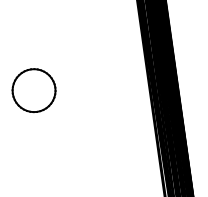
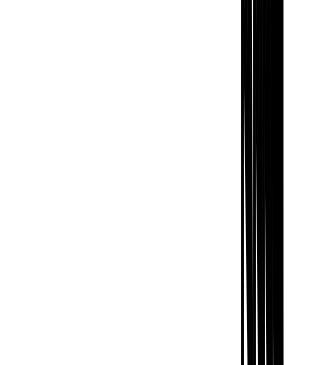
part: (33, 90) -> (78, 113), removed

